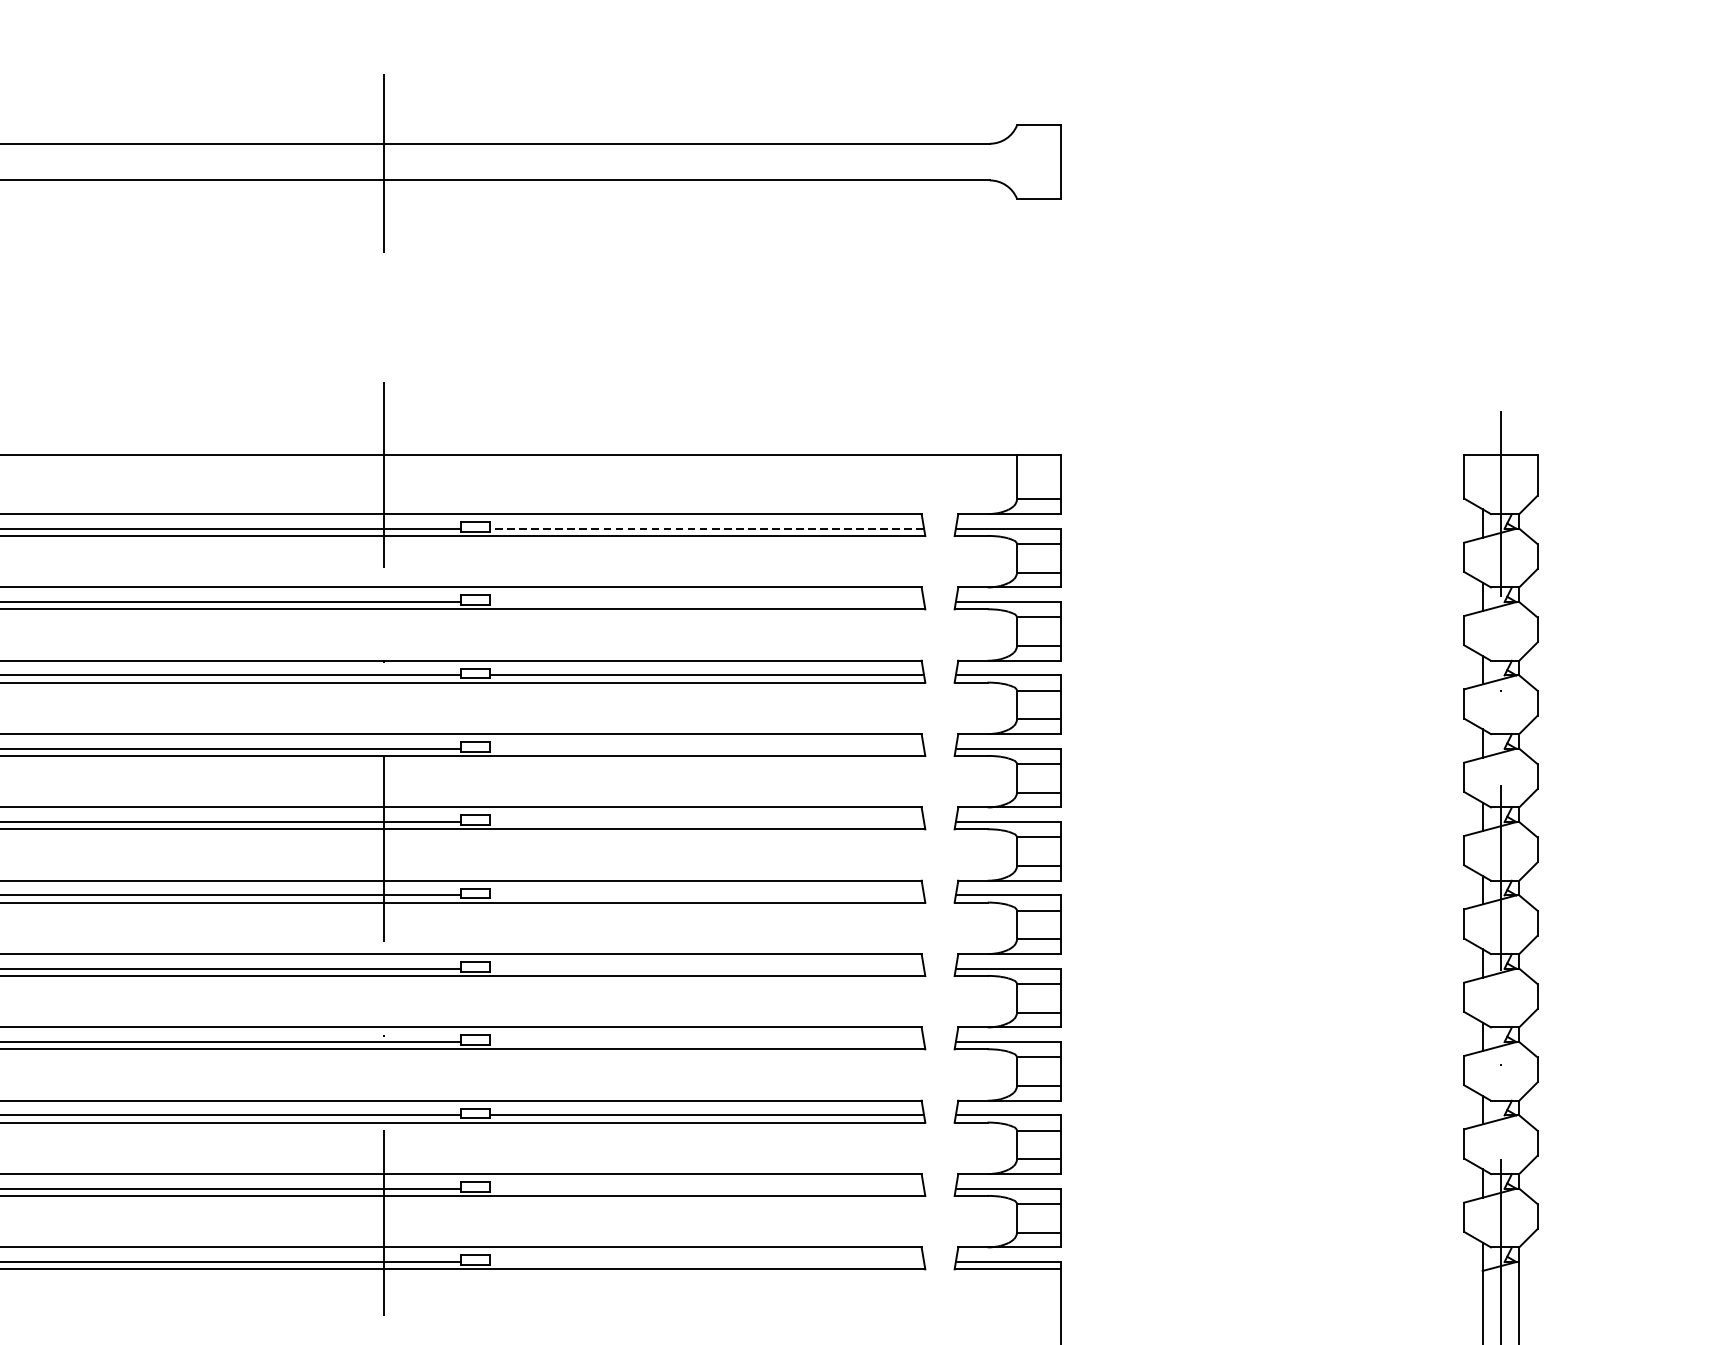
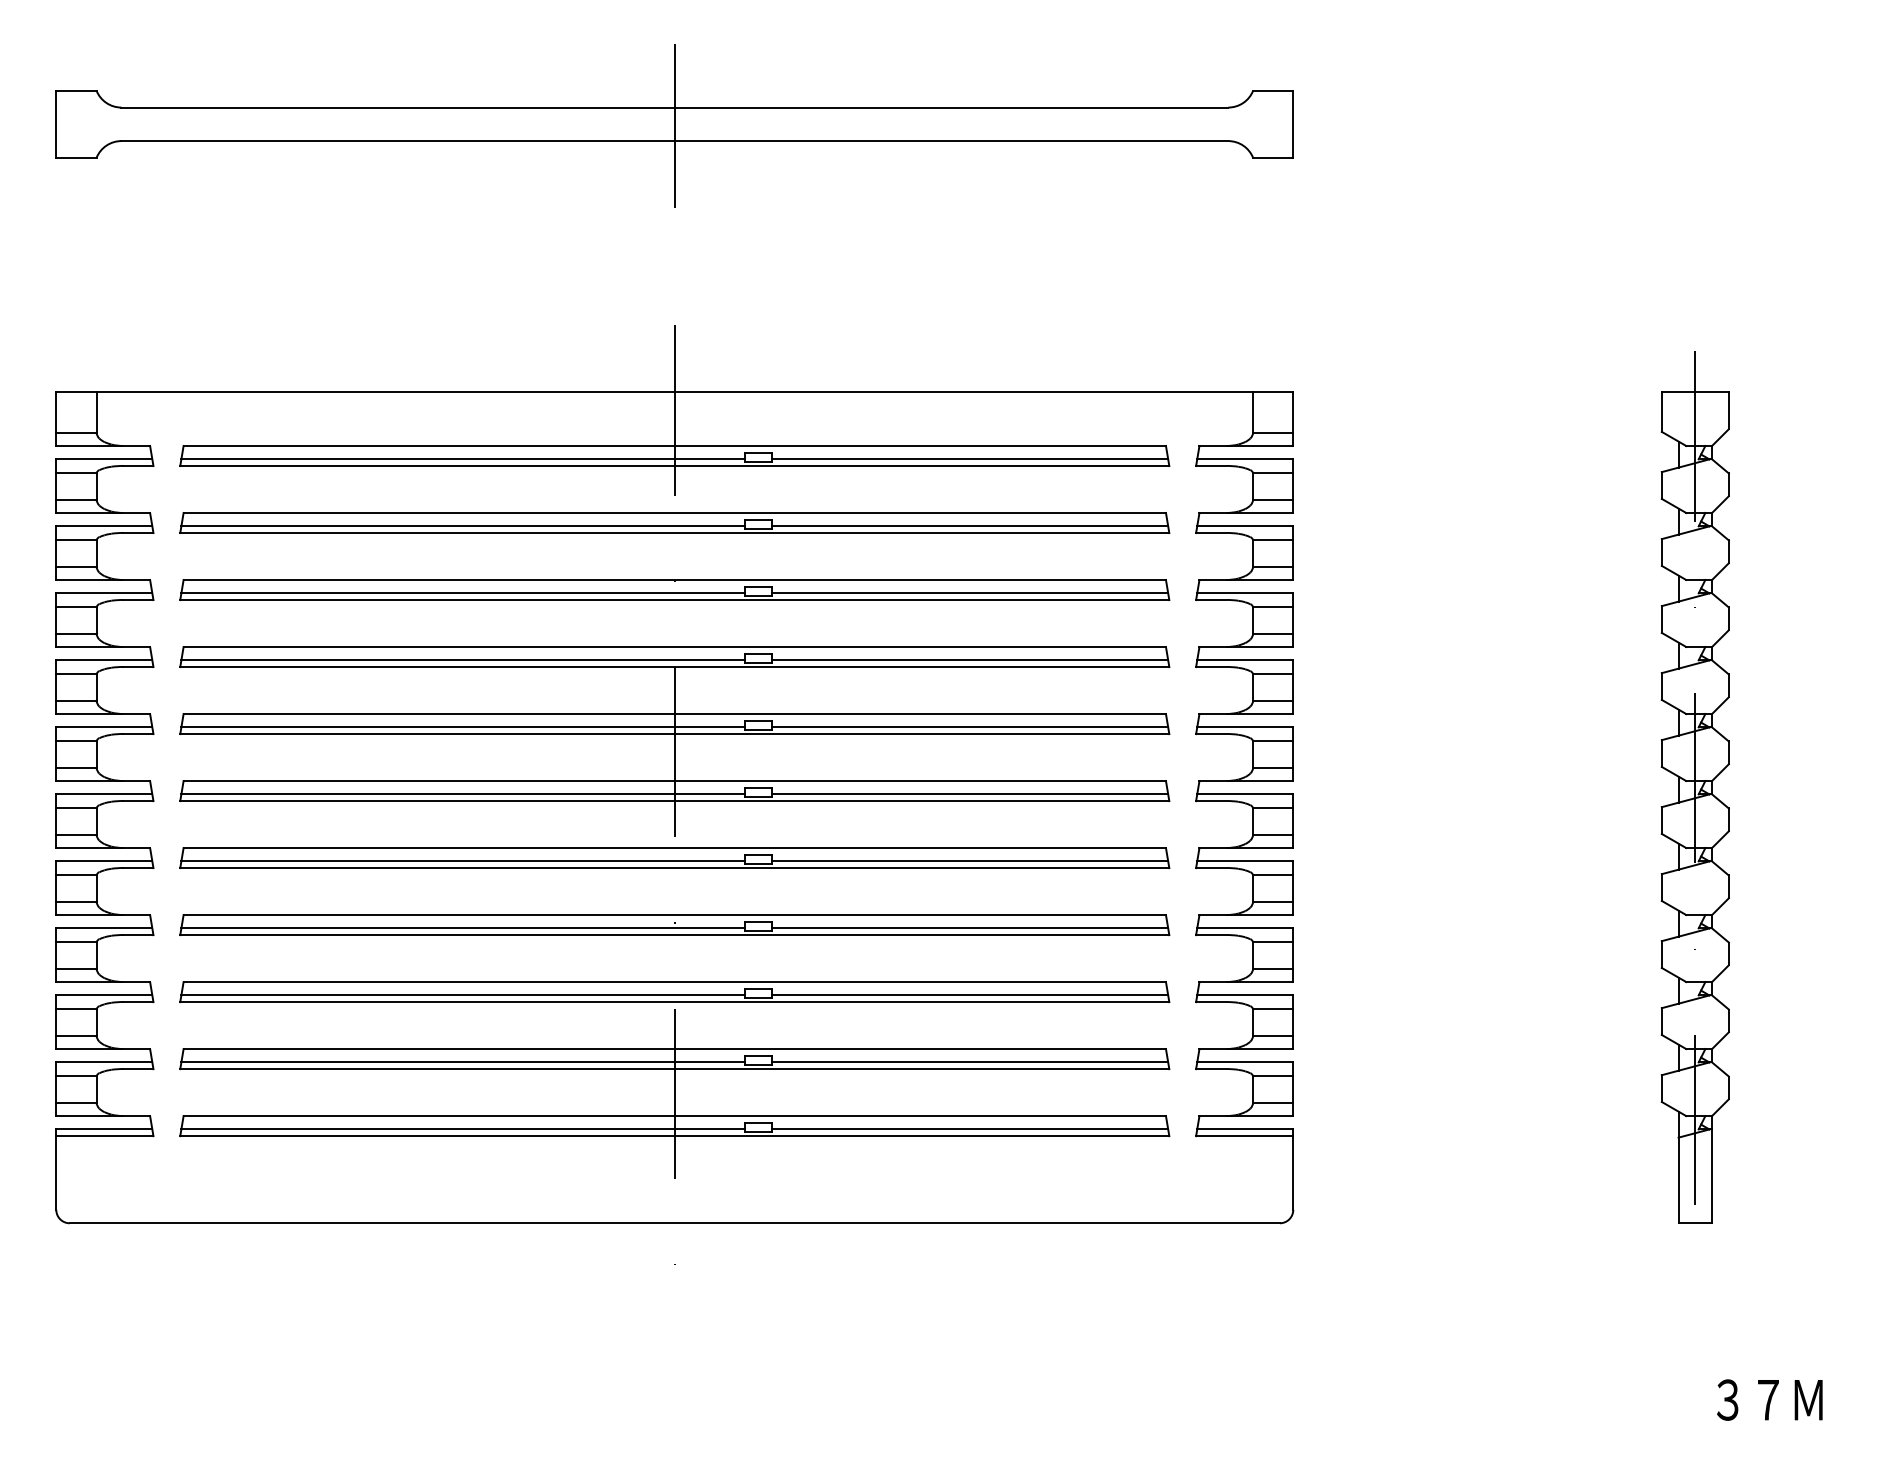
line: (706, 528) -> (969, 459), dashed -> solid
line: (706, 602) -> (969, 526), added
line: (706, 748) -> (969, 660), added
line: (706, 822) -> (969, 727), added
line: (706, 895) -> (969, 794), added
line: (706, 968) -> (969, 861), added
line: (706, 1042) -> (969, 928), added
line: (706, 1188) -> (969, 1062), added
line: (706, 1262) -> (969, 1129), added

